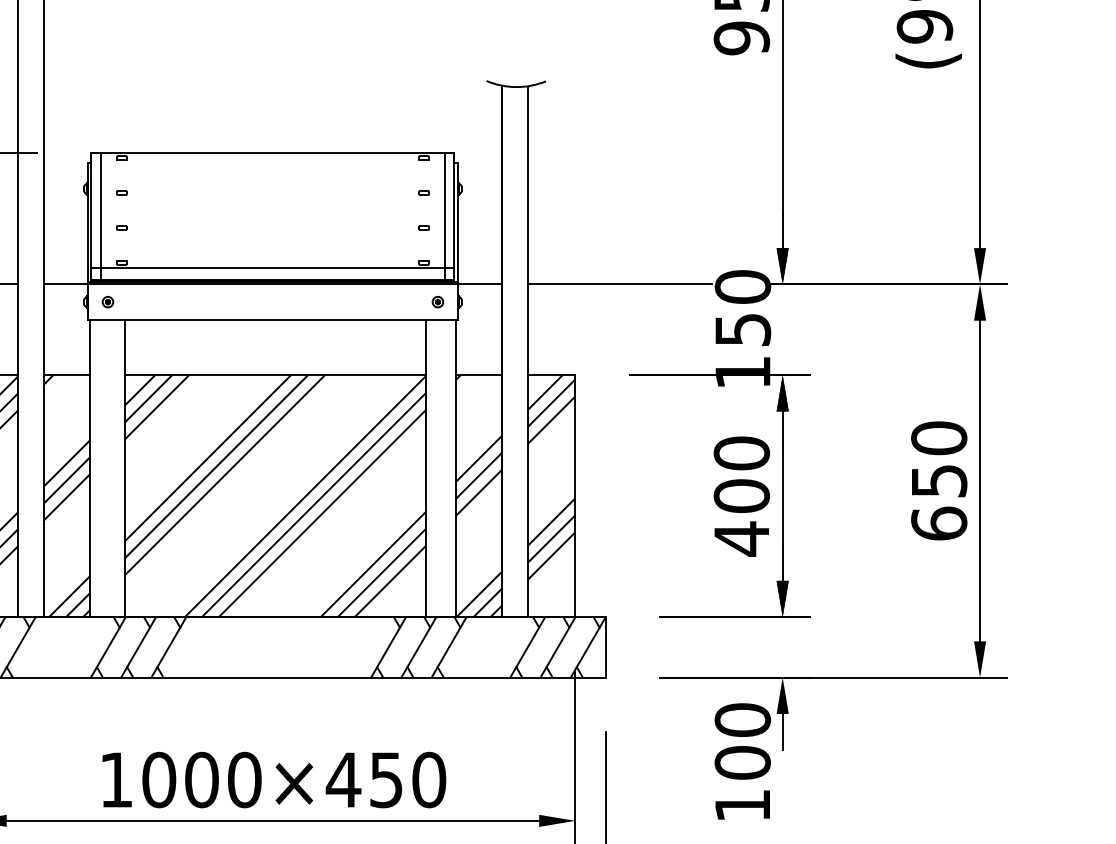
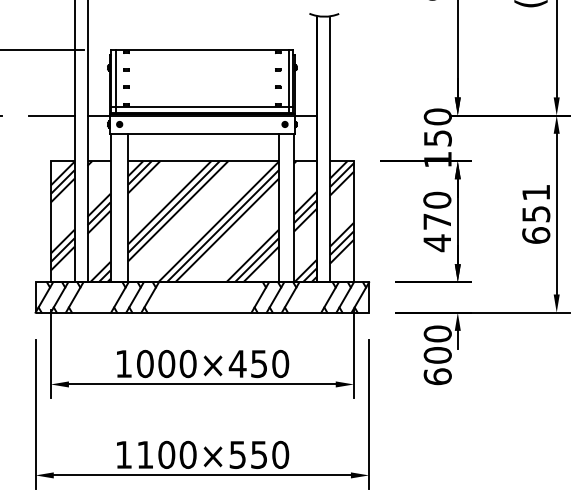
line: (620, 284) -> (376, 115), removed
text: (939, 437) -> (536, 192), 650 -> 651
text: (742, 495) -> (437, 221), 400 -> 470
text: (742, 804) -> (437, 376), 100 -> 600

